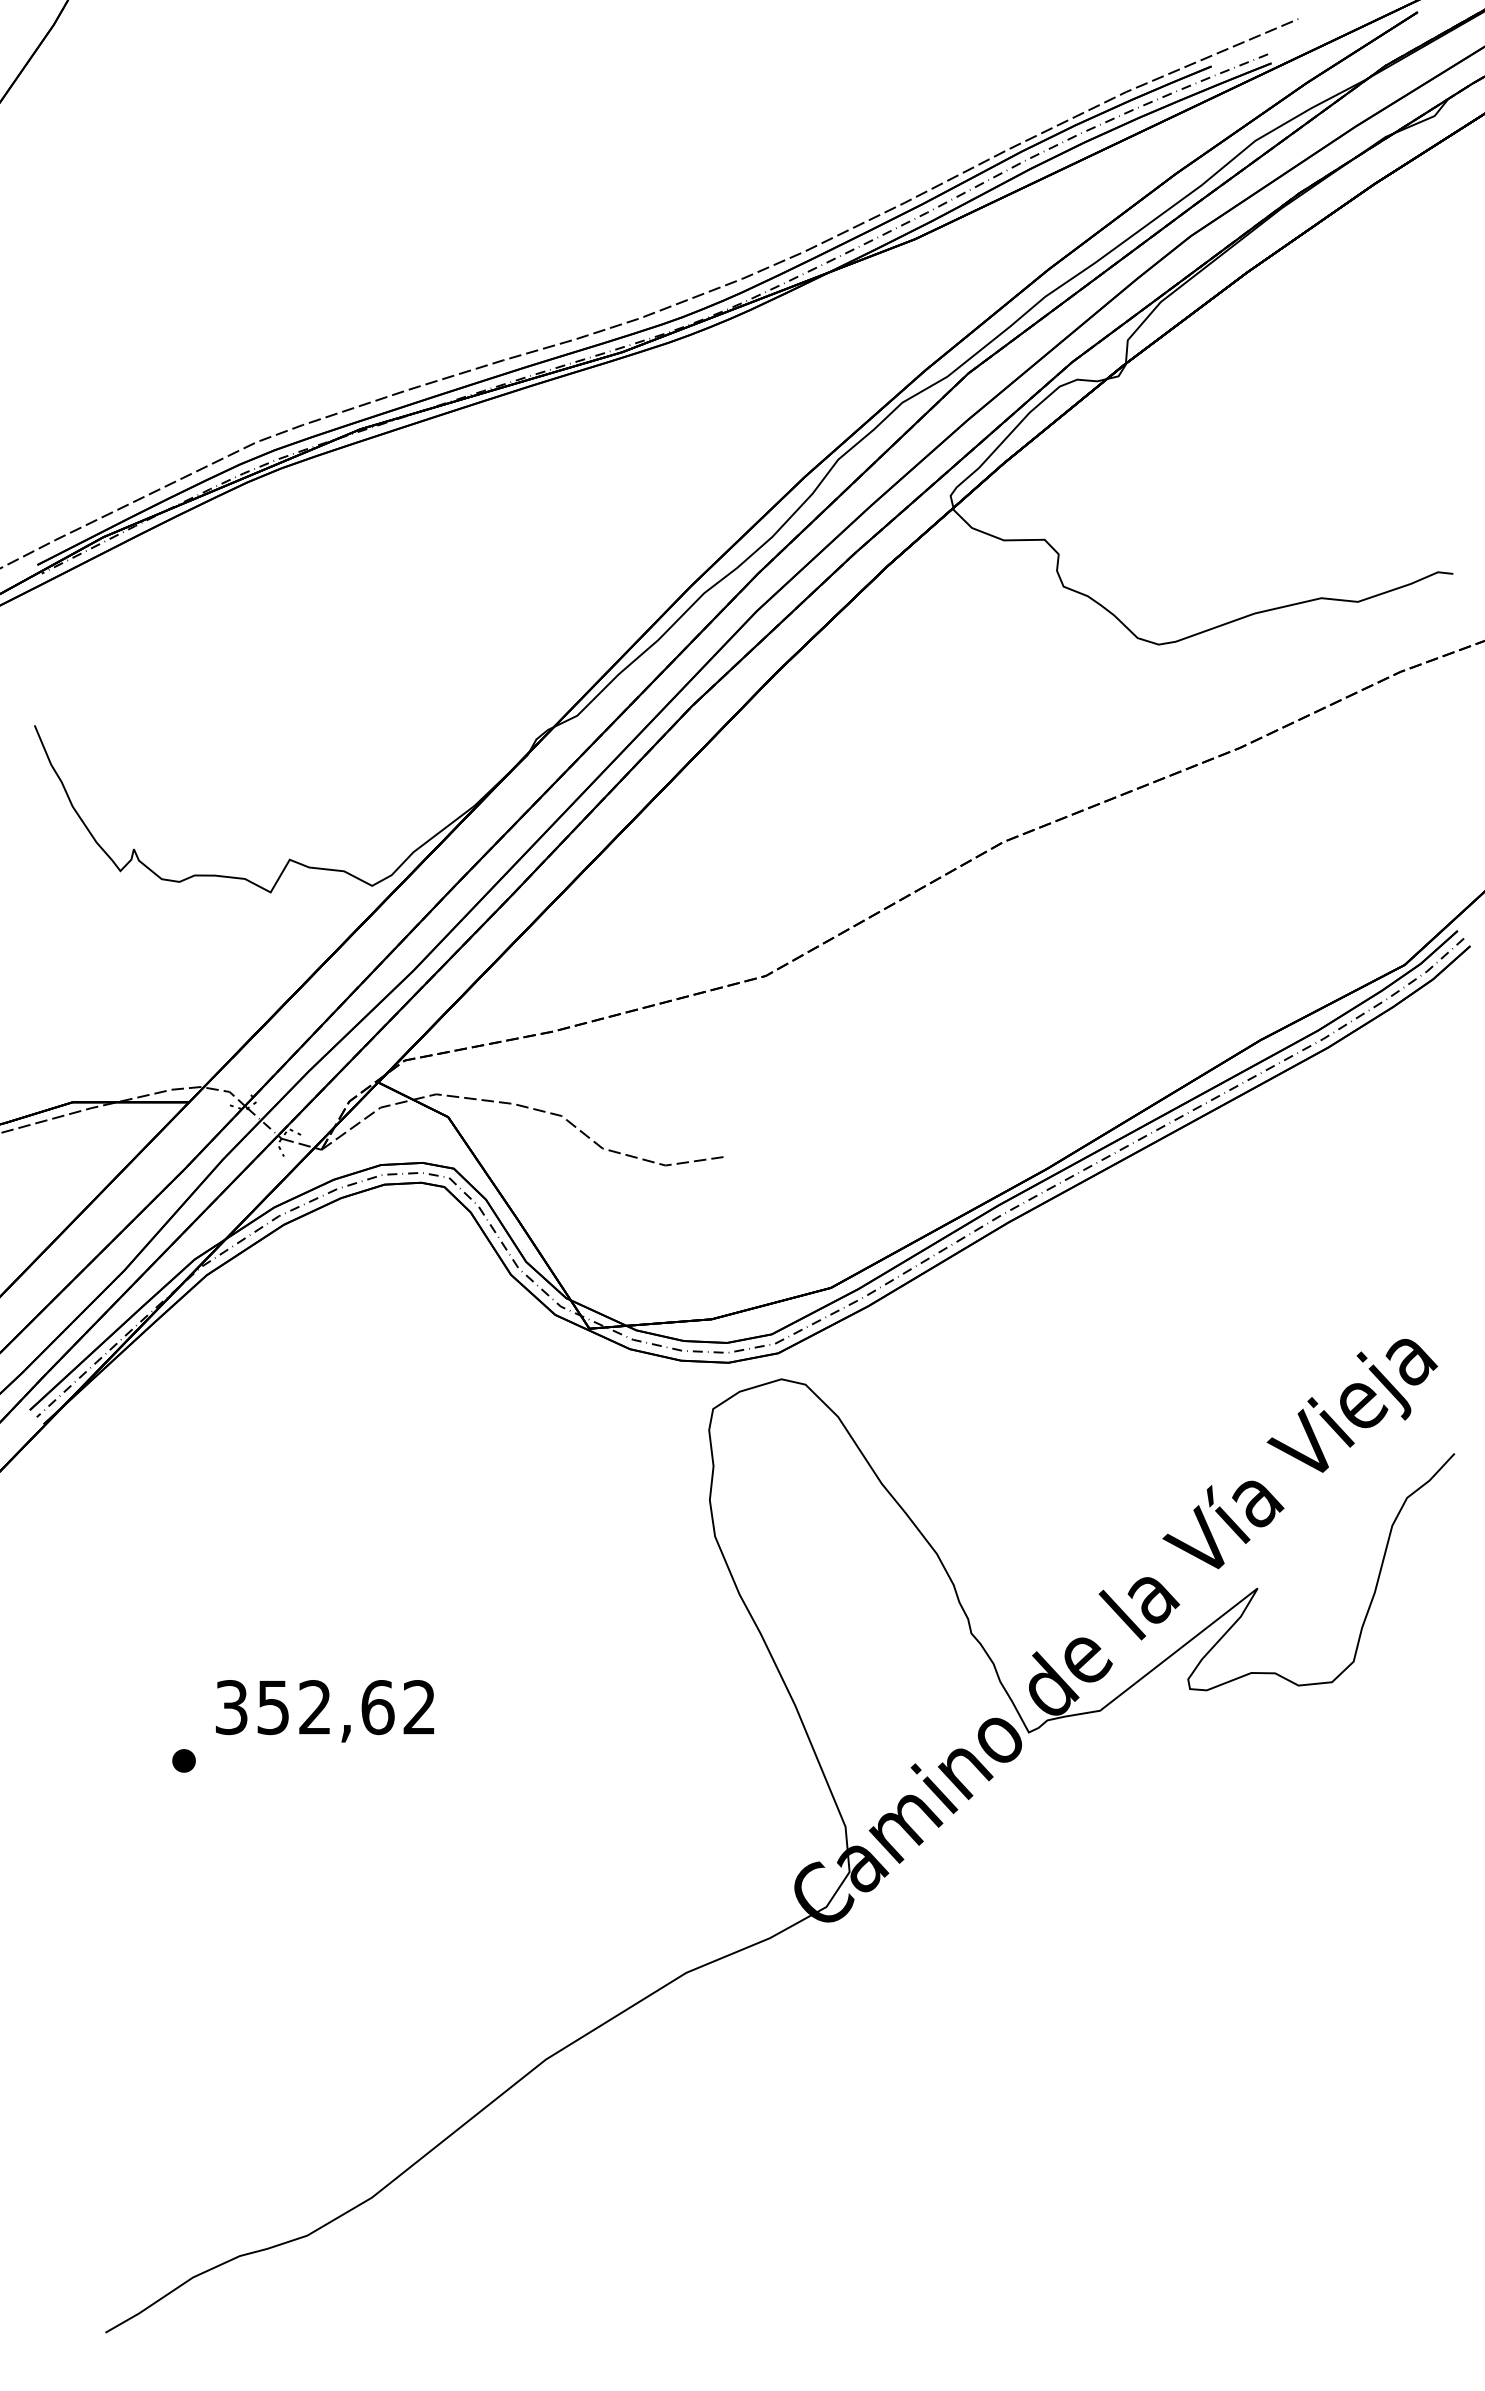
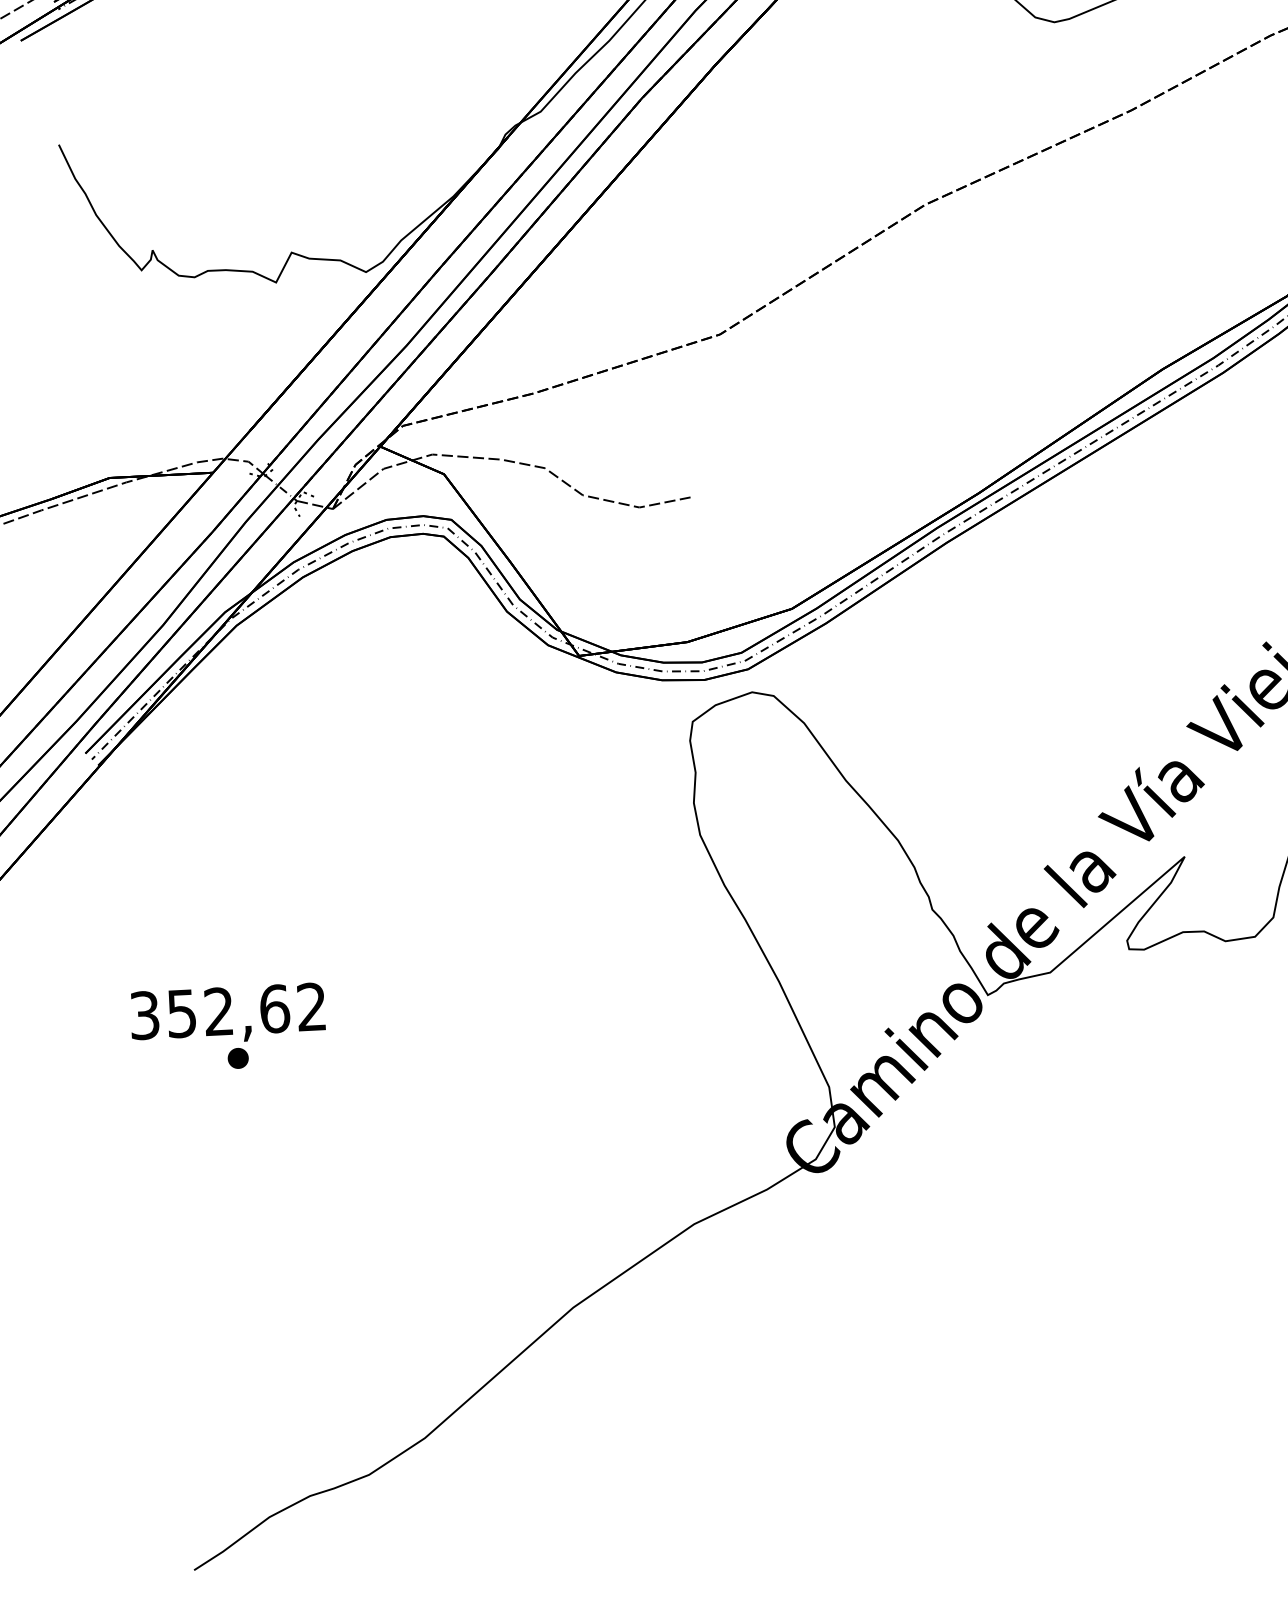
text: (324, 1711) -> (227, 1014), moved

